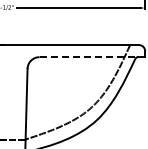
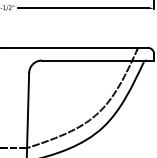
line: (89, 57) -> (94, 60), dashed -> solid

